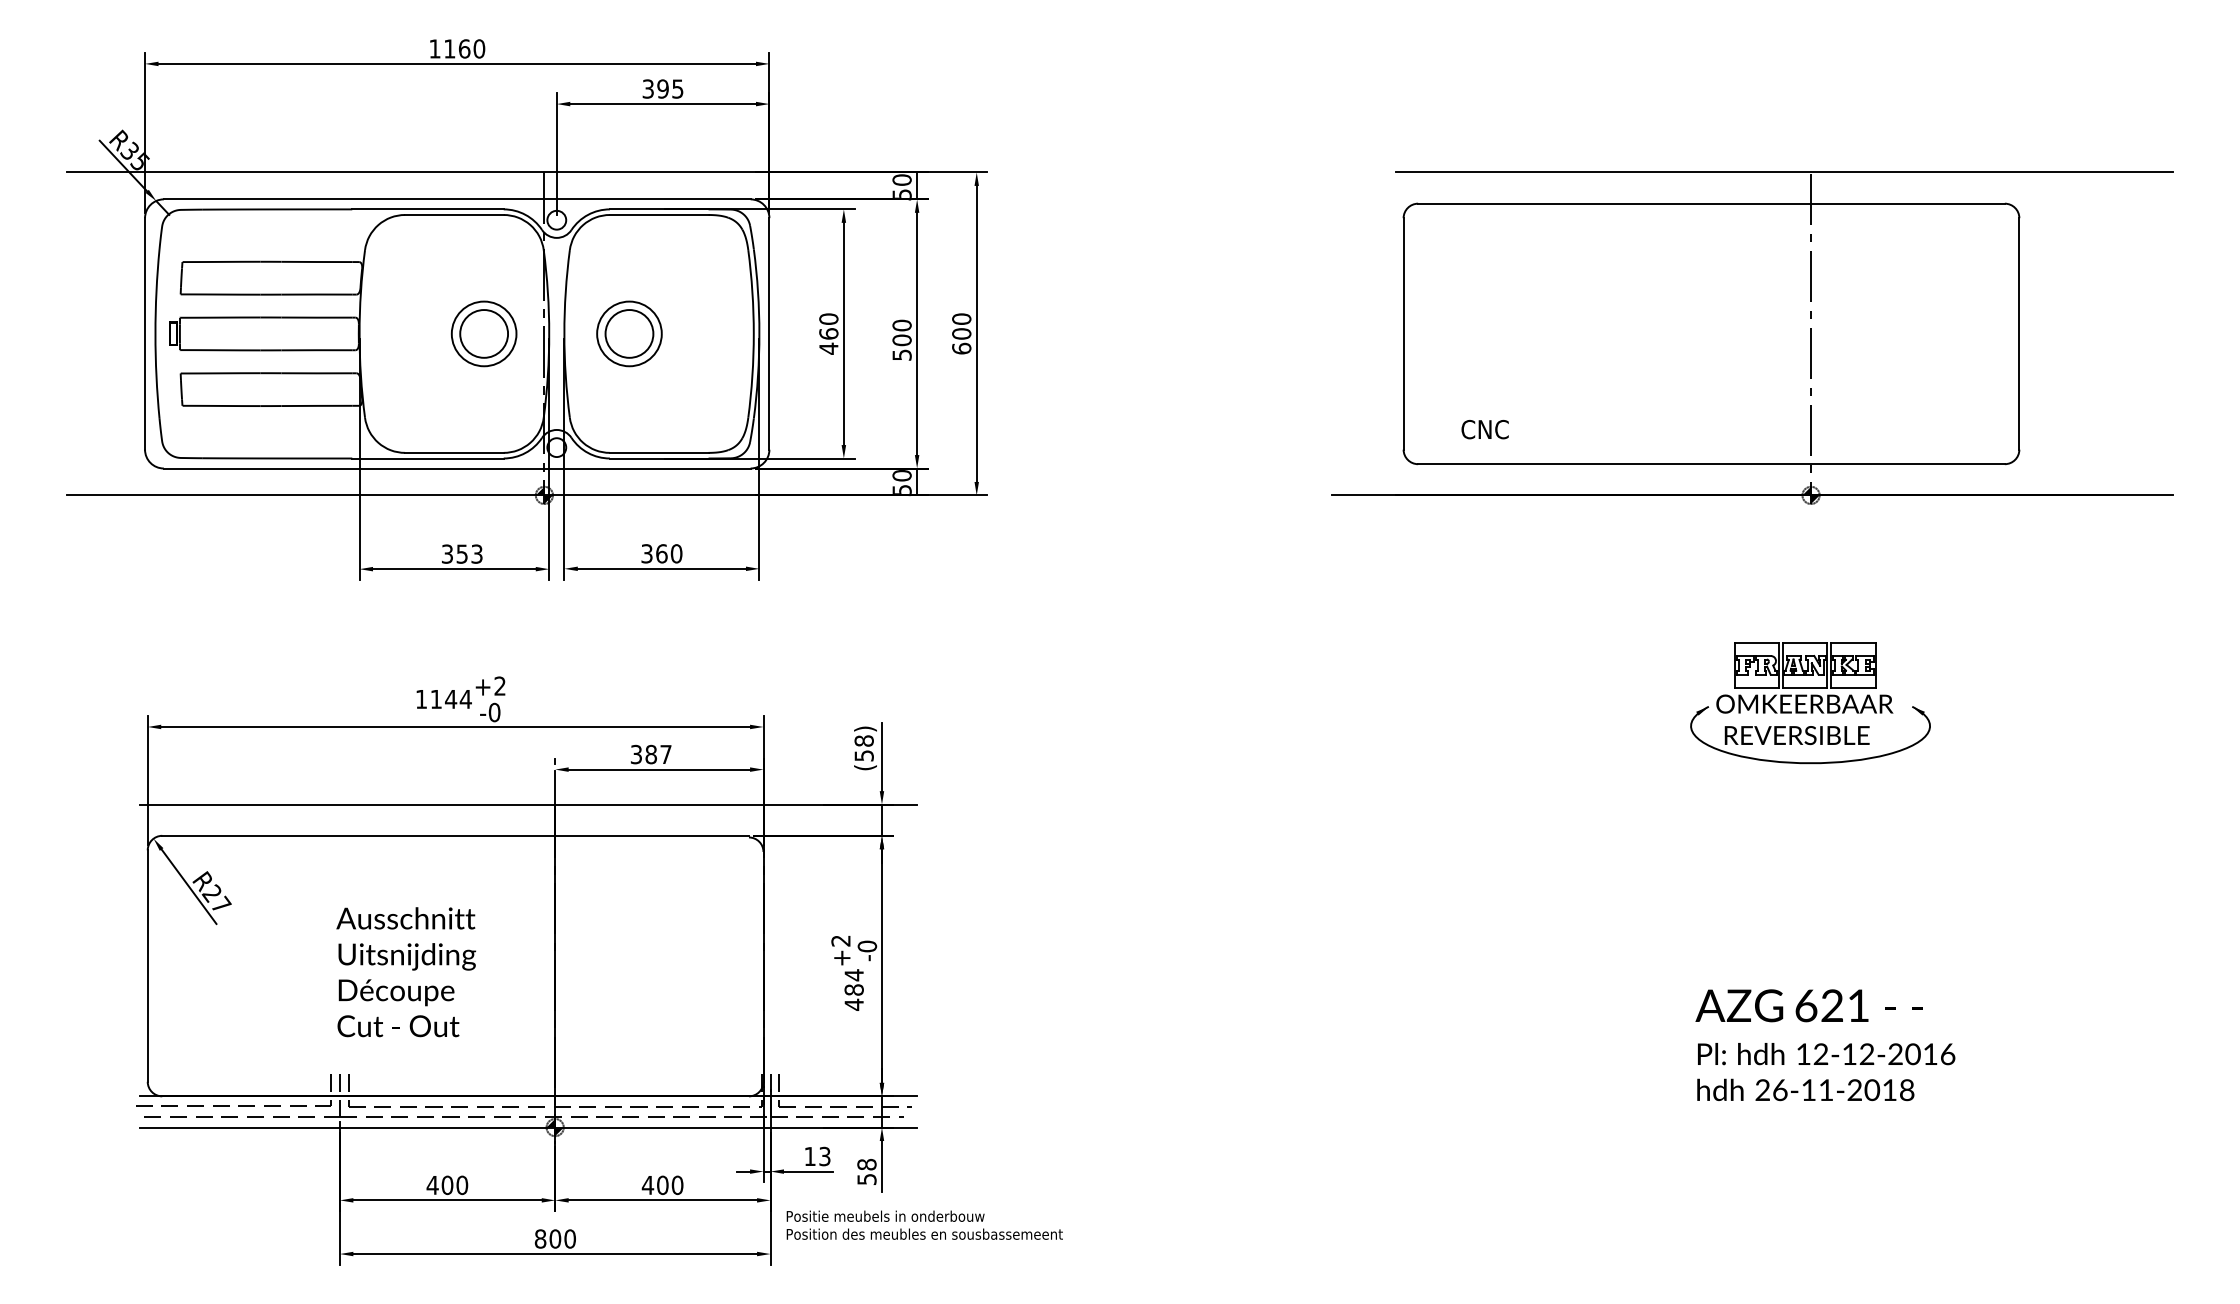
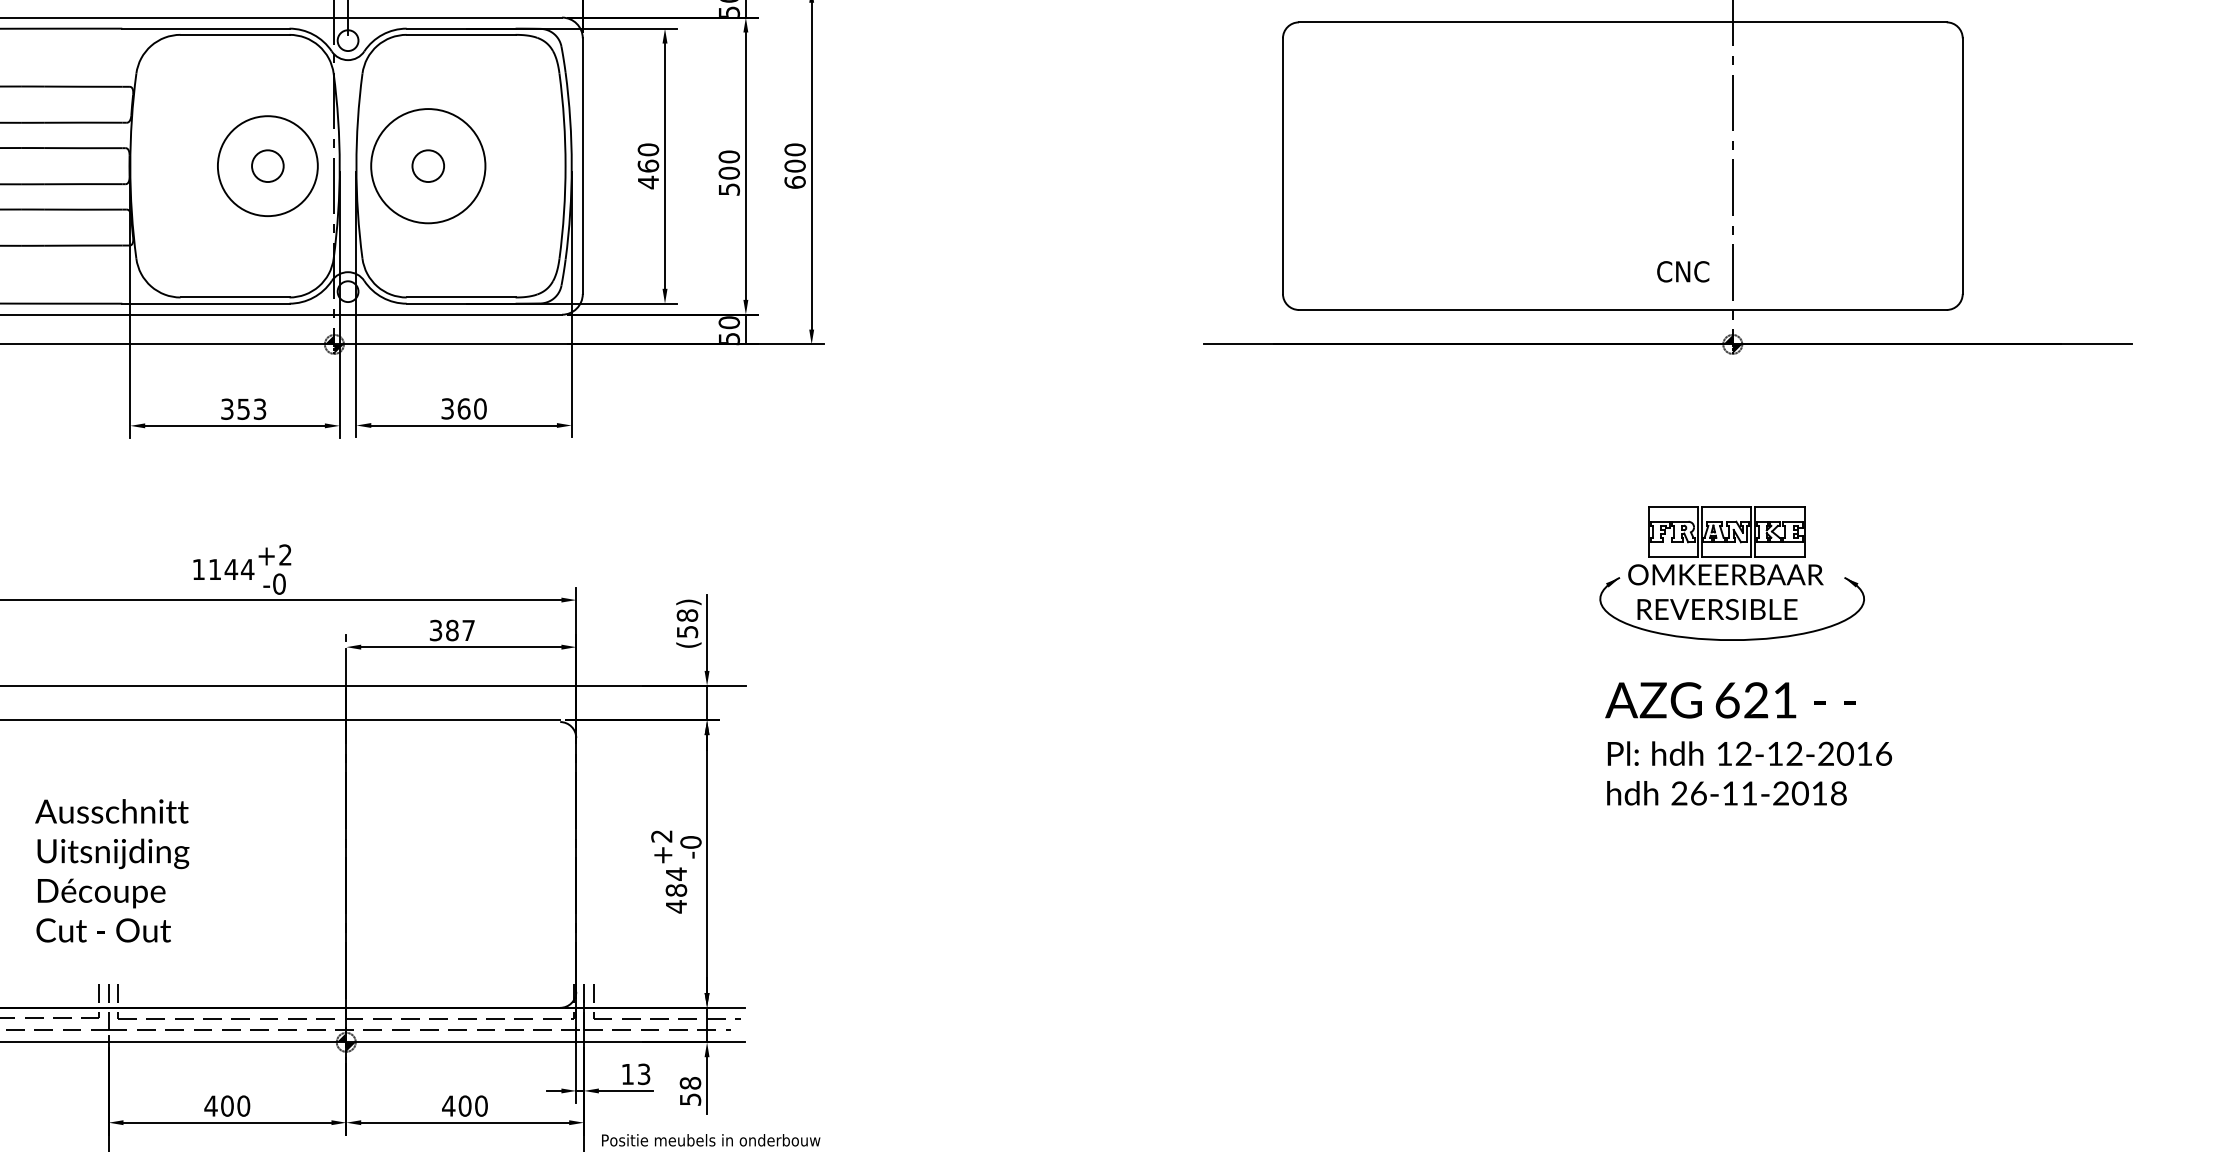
circle: (483, 333) -> (267, 165), size x1.4
circle: (484, 333) -> (268, 165), size x0.6
circle: (629, 333) -> (428, 165), size x0.6
circle: (629, 333) -> (428, 165), size x1.6
text: (1484, 429) -> (1682, 271), moved
text: (406, 972) -> (112, 871), moved
text: (1825, 1045) -> (1748, 744), moved

